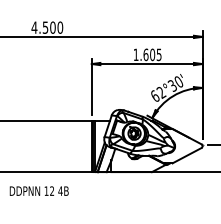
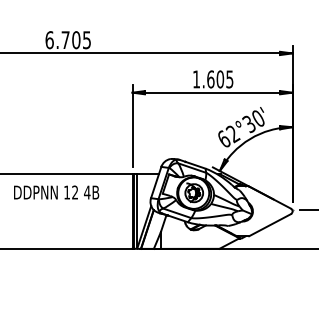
text: (47, 27) -> (68, 39), 4.500 -> 6.705
text: (38, 190) -> (55, 191), moved

